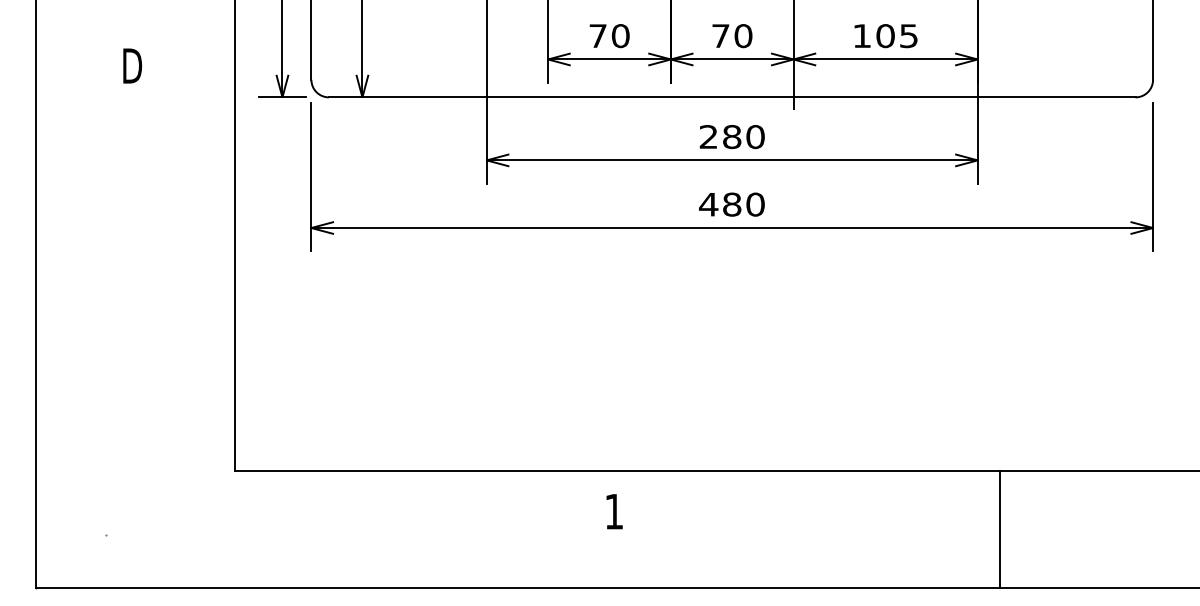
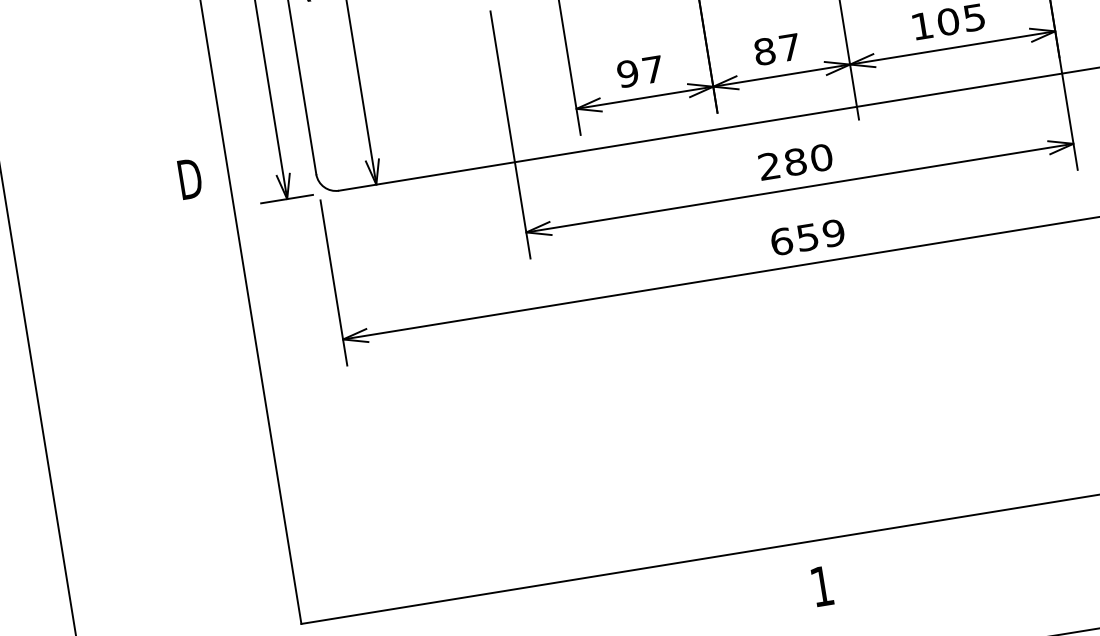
text: (609, 36) -> (640, 72), 70 -> 97
text: (732, 36) -> (777, 49), 70 -> 87
text: (132, 65) -> (190, 178), moved
text: (731, 204) -> (807, 237), 480 -> 659
text: (614, 511) -> (822, 586), moved

